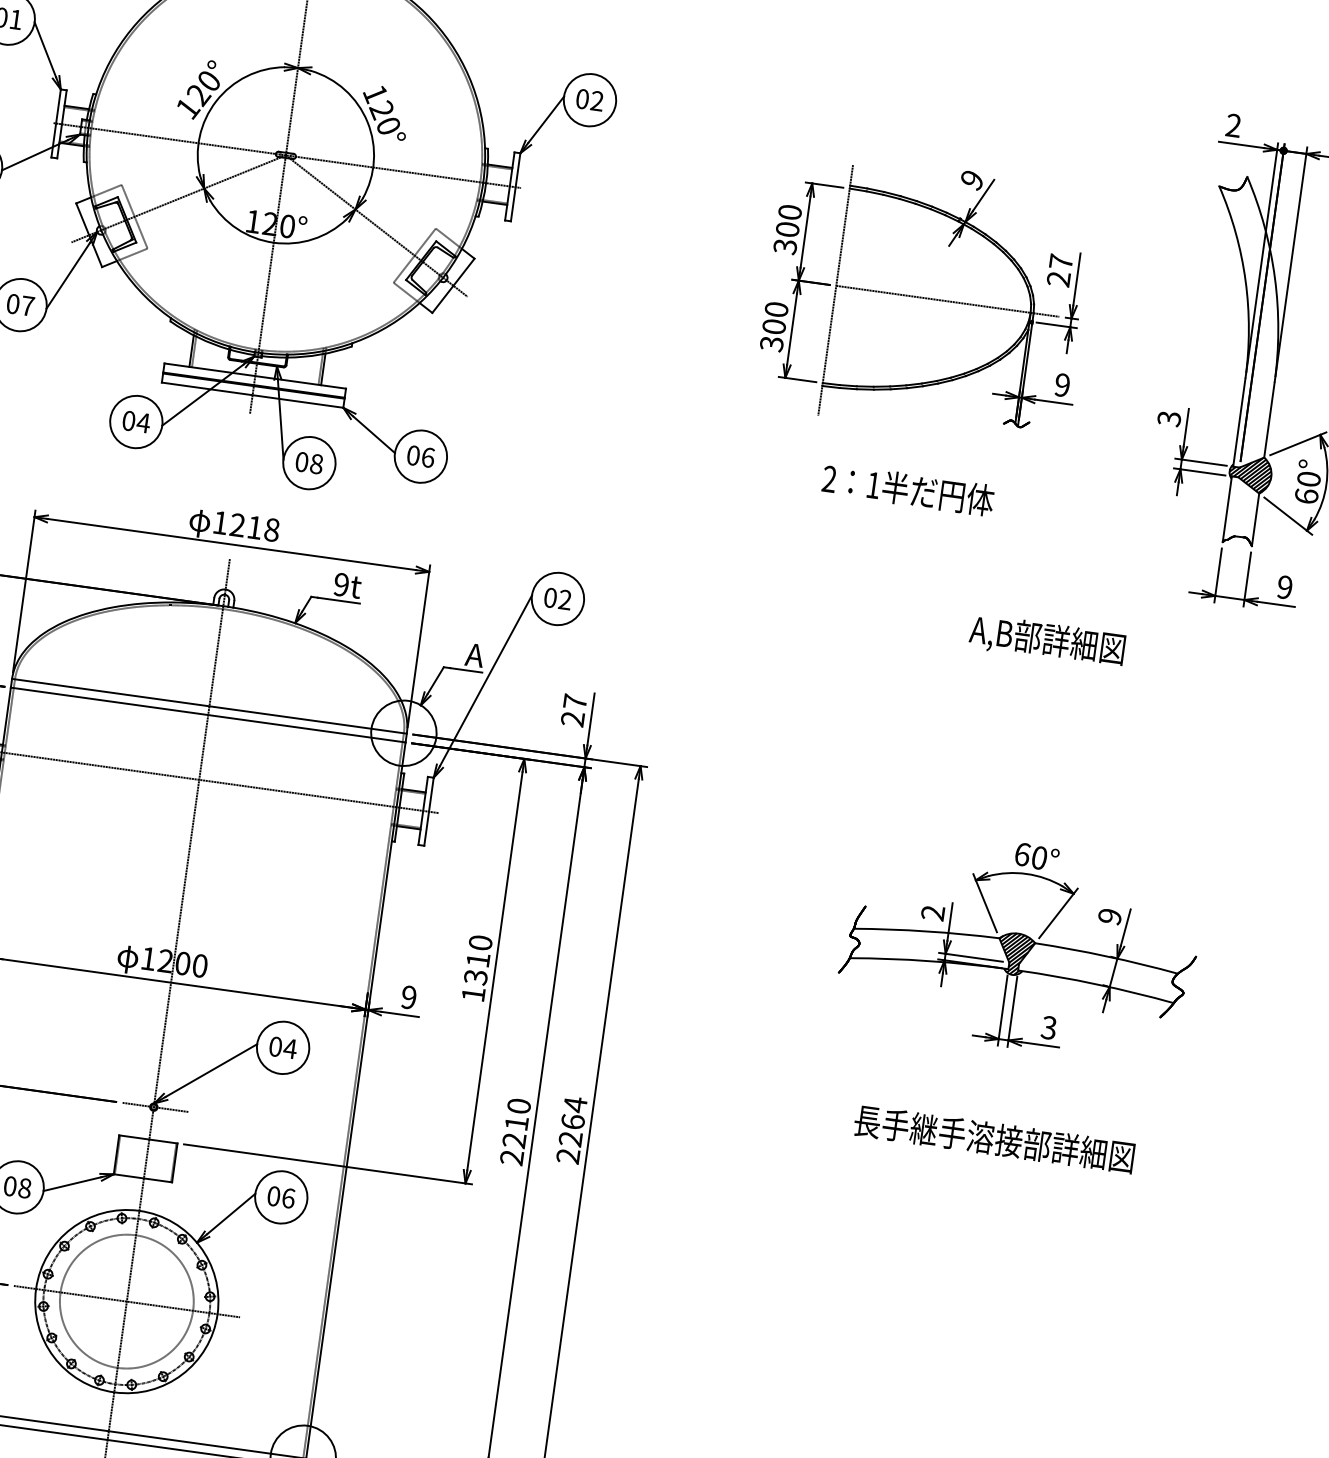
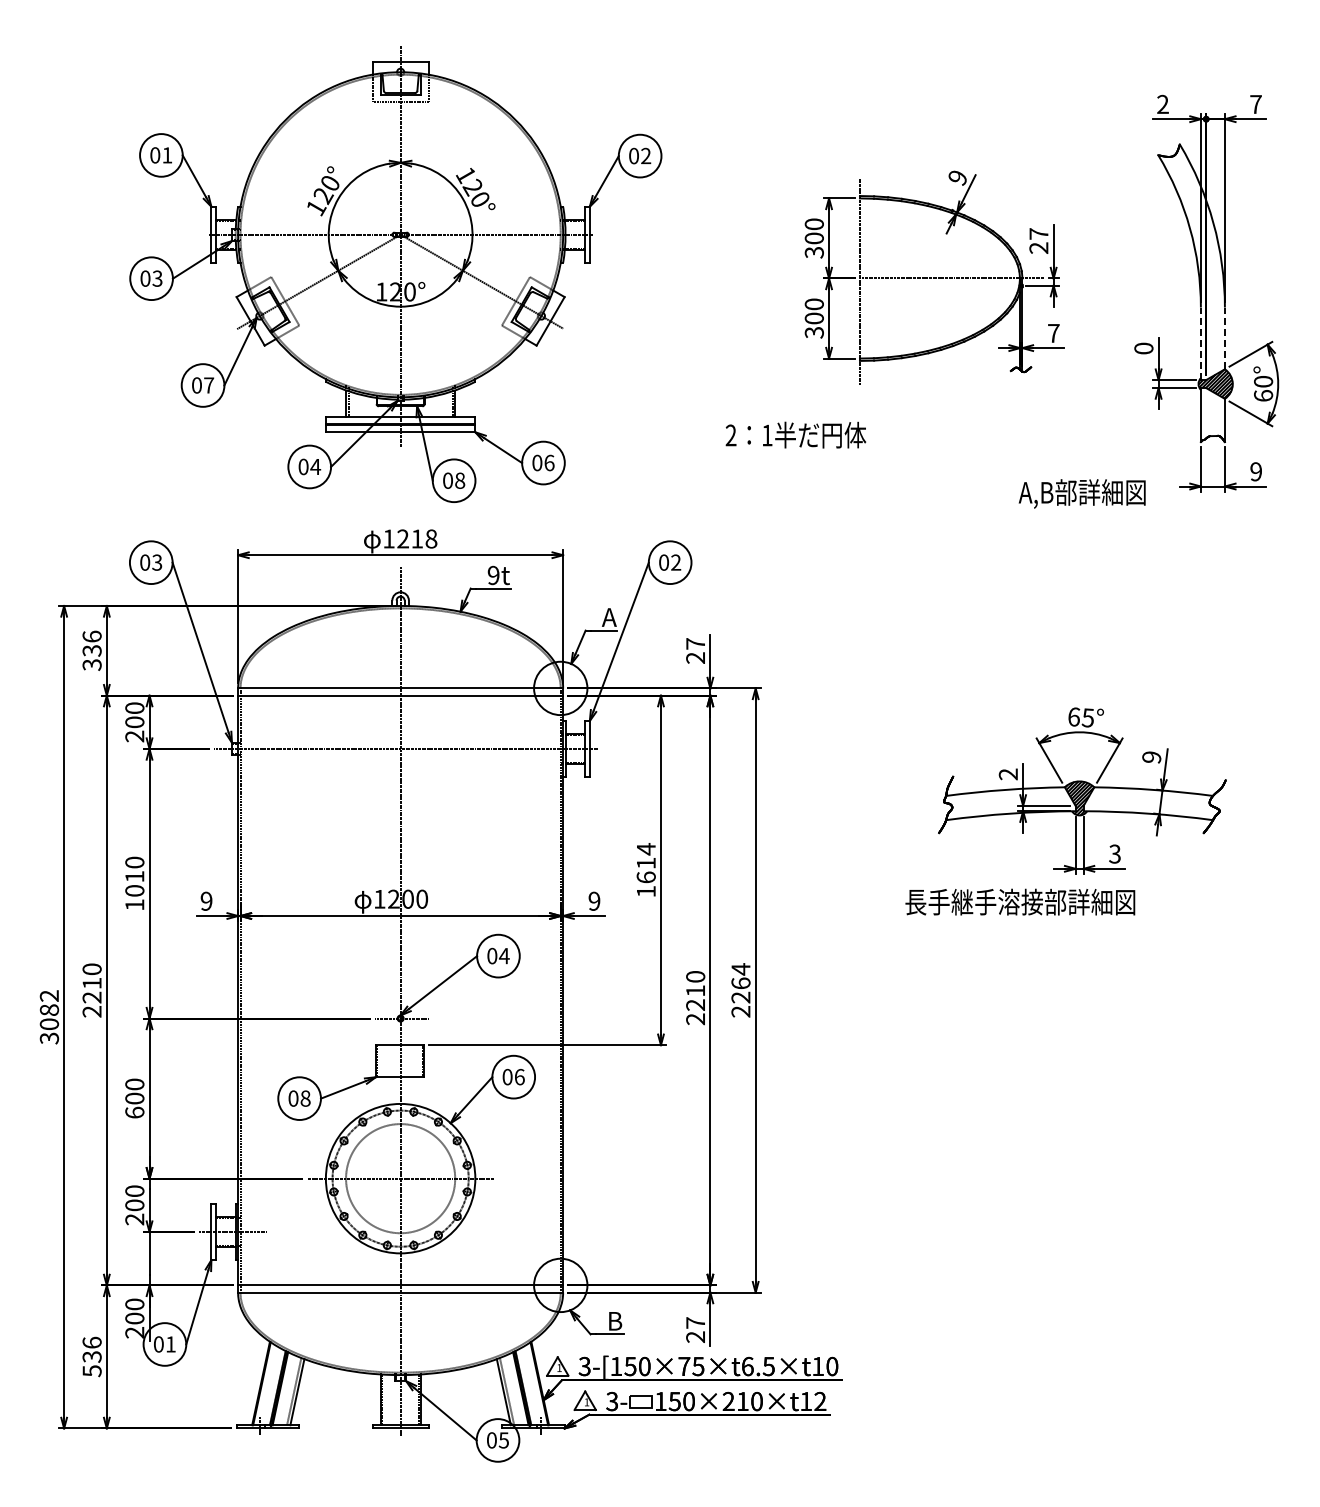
text: (1062, 384) -> (1053, 332), 9 -> 7
text: (1168, 418) -> (1143, 348), 3 -> 0
line: (1268, 420) -> (1224, 338), solid -> dashed
line: (1238, 422) -> (1200, 343), solid -> dashed
text: (907, 488) -> (795, 434), moved
text: (1046, 640) -> (1081, 493), moved
text: (1038, 857) -> (1087, 717), 60° -> 65°
text: (477, 960) -> (645, 863), 1310 -> 1614
text: (994, 1138) -> (1020, 901), moved

